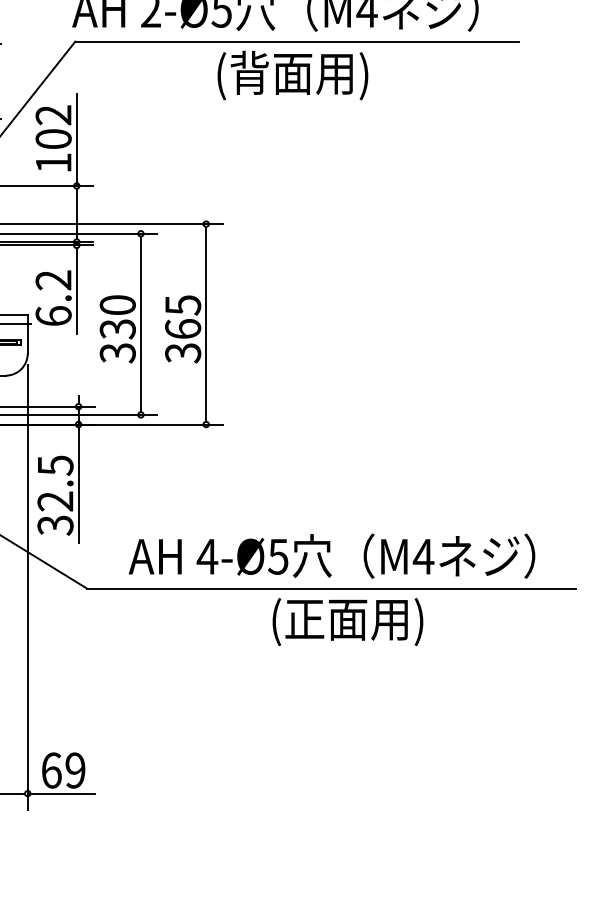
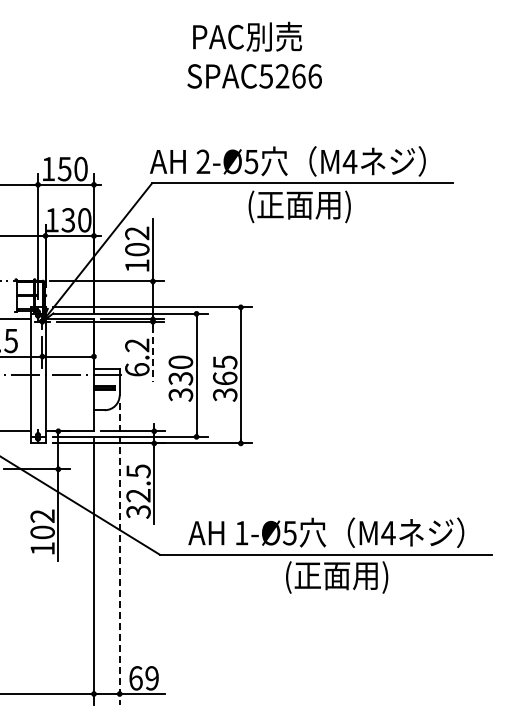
text: (249, 72) -> (270, 204), (背面用) -> (正面用)
line: (77, 293) -> (153, 354), solid -> dashed
text: (207, 557) -> (241, 533), 4-Ø5 -> 1-Ø5
line: (27, 588) -> (119, 554), solid -> dashed

